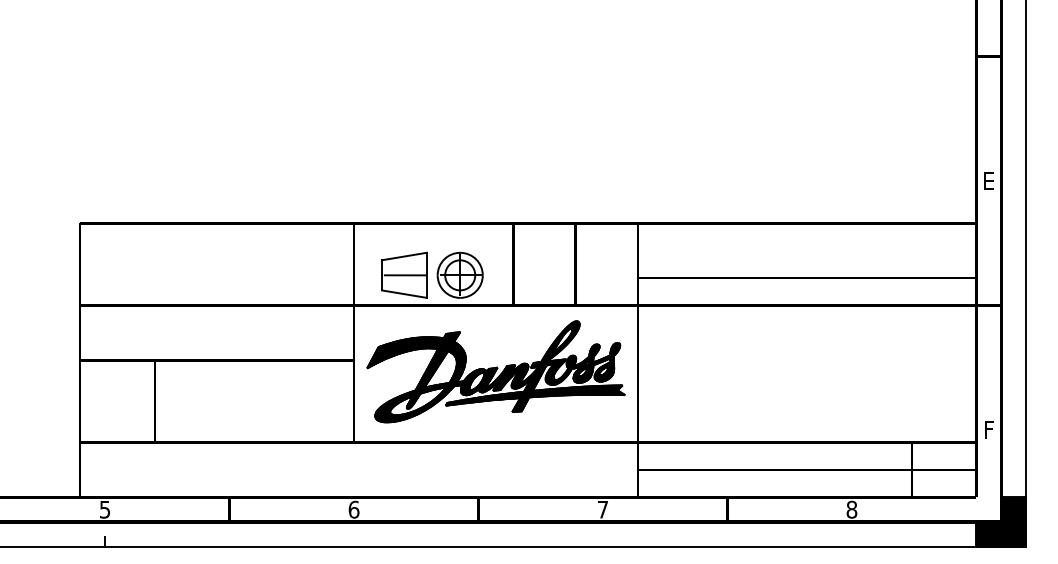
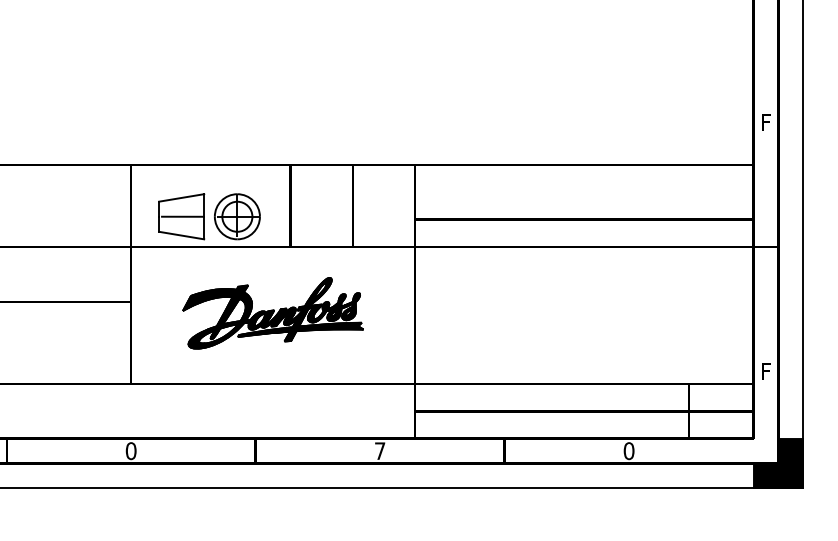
text: (988, 180) -> (765, 121), E -> F
part: (495, 371) -> (272, 312), size x0.7
text: (353, 509) -> (130, 450), 6 -> 0
text: (851, 509) -> (628, 450), 8 -> 0

